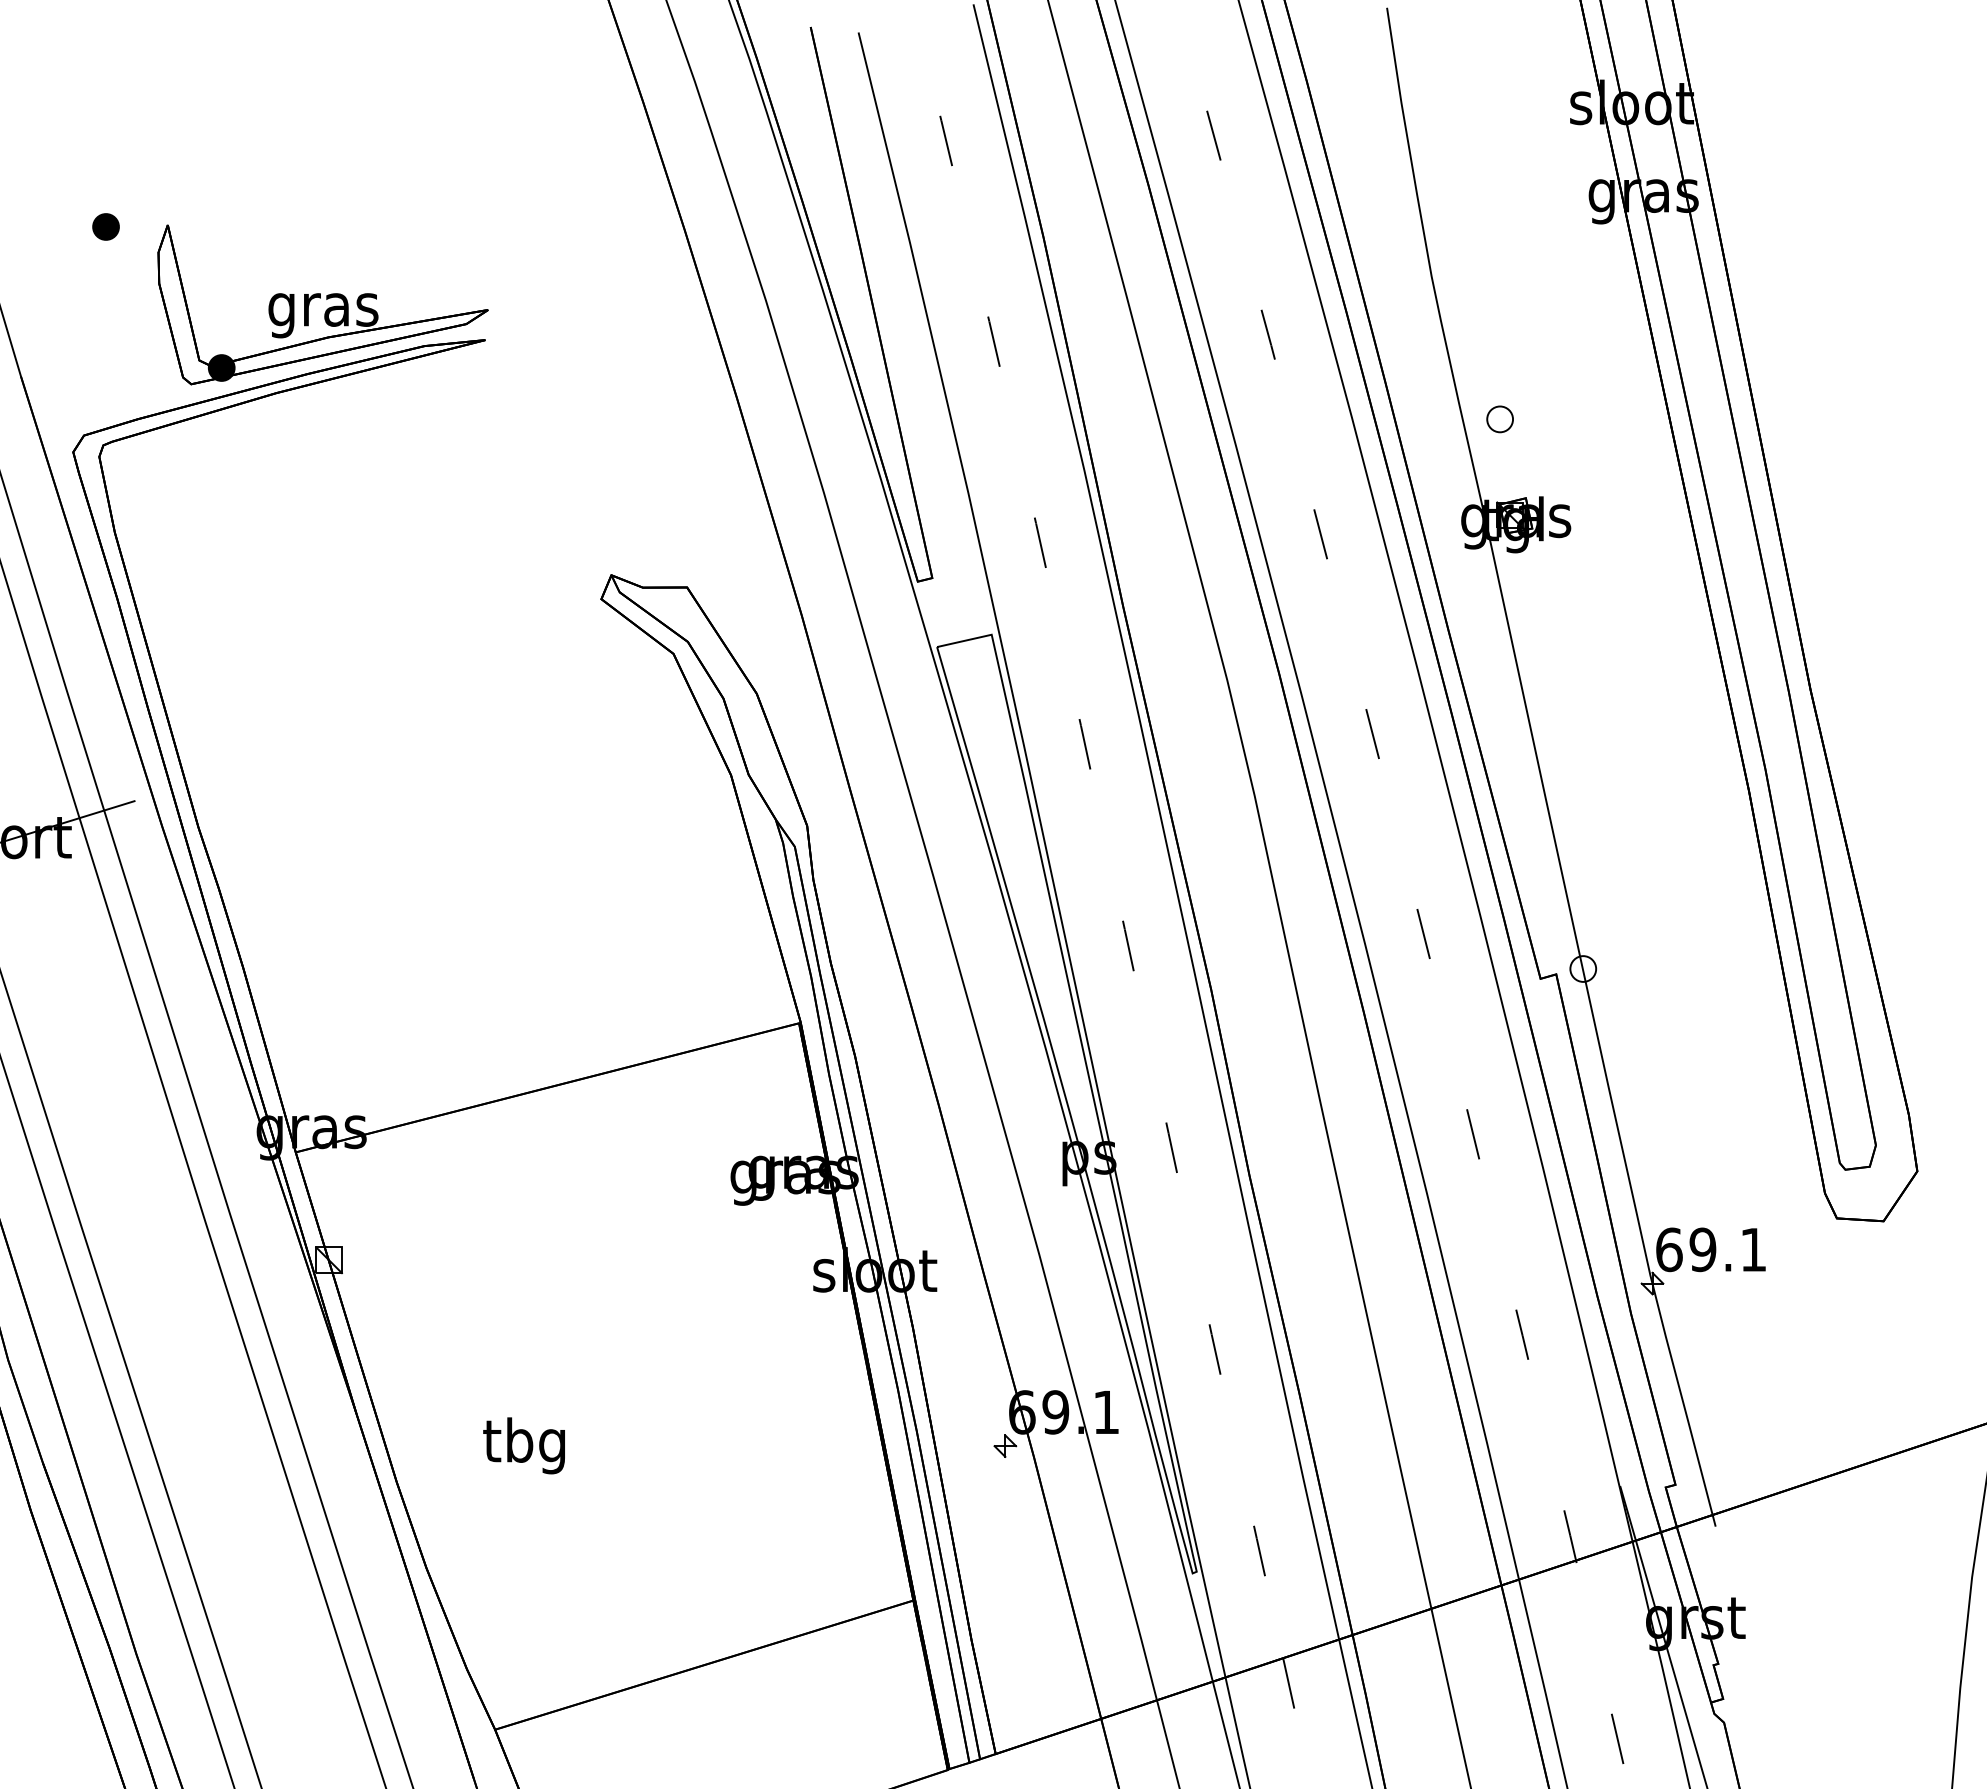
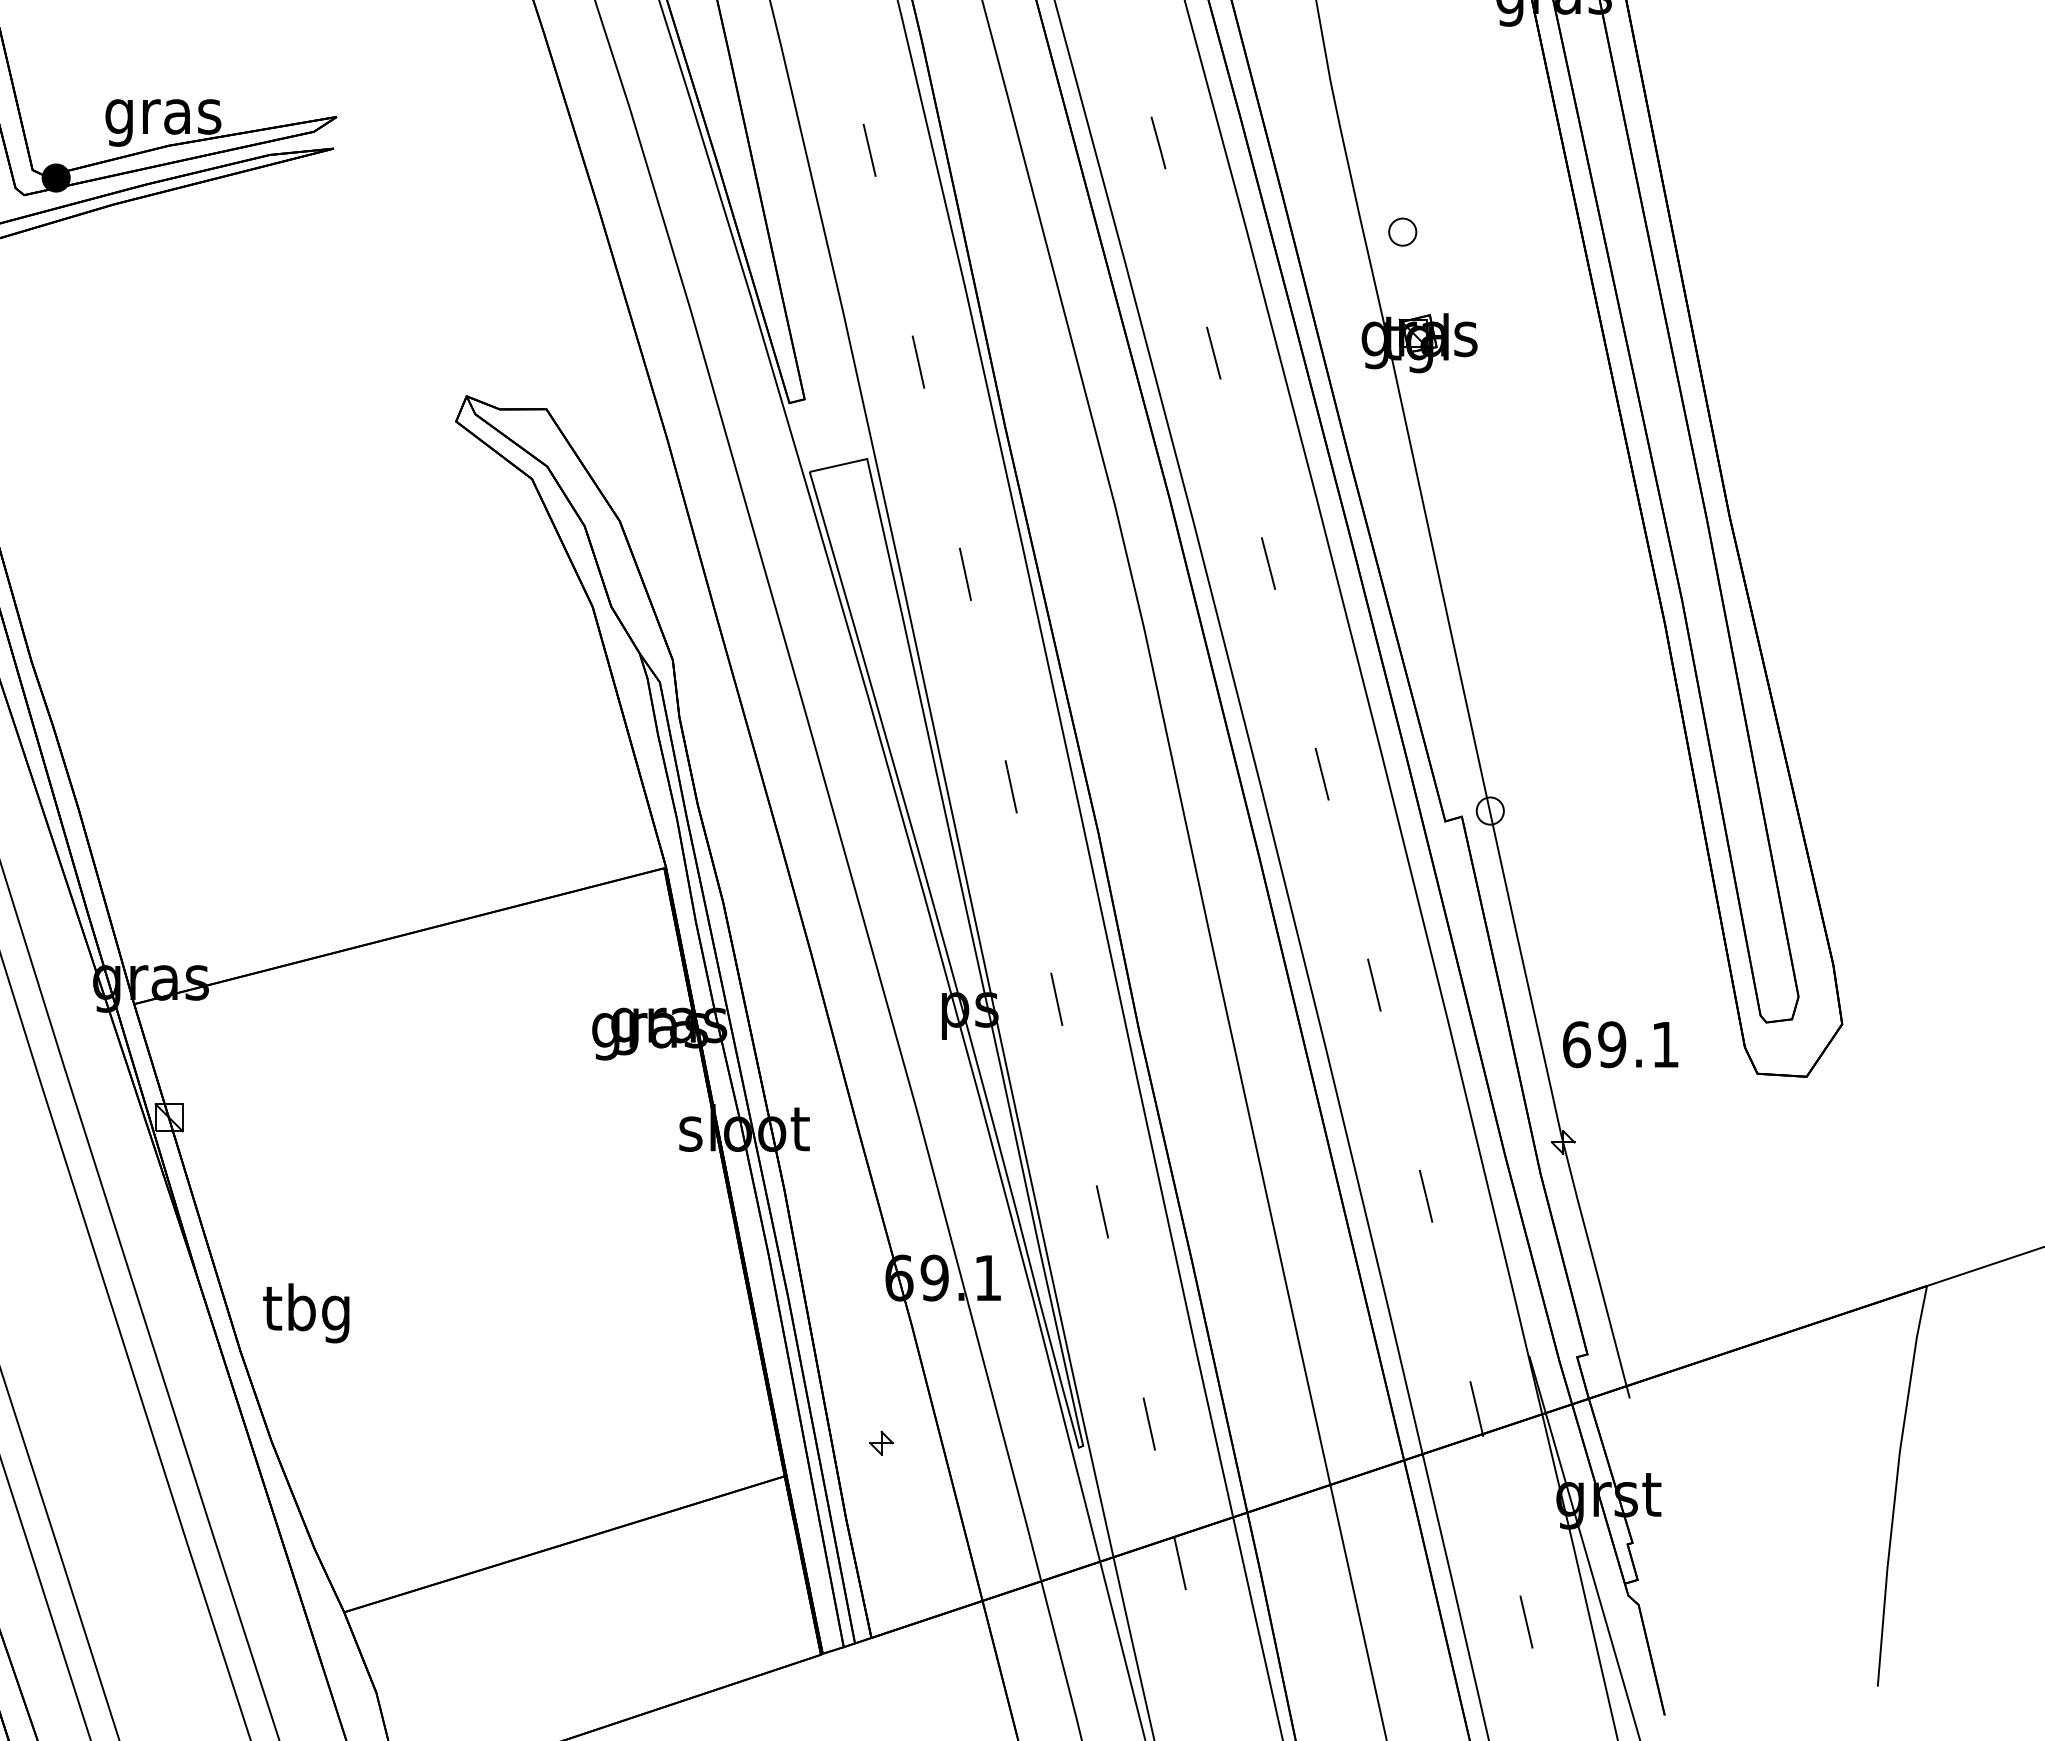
text: (1710, 1249) -> (1620, 1044), moved
text: (523, 1445) -> (305, 1312), moved
part: (1005, 1445) -> (881, 1442), moved

